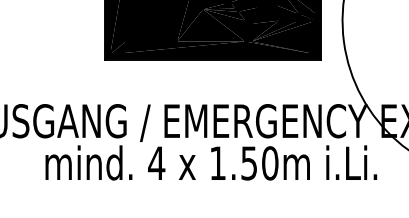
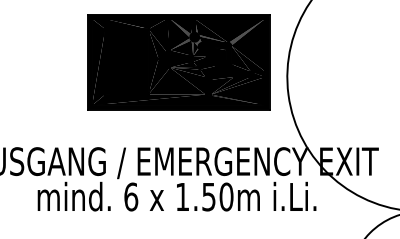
text: (155, 162) -> (130, 196), 4 -> 6

